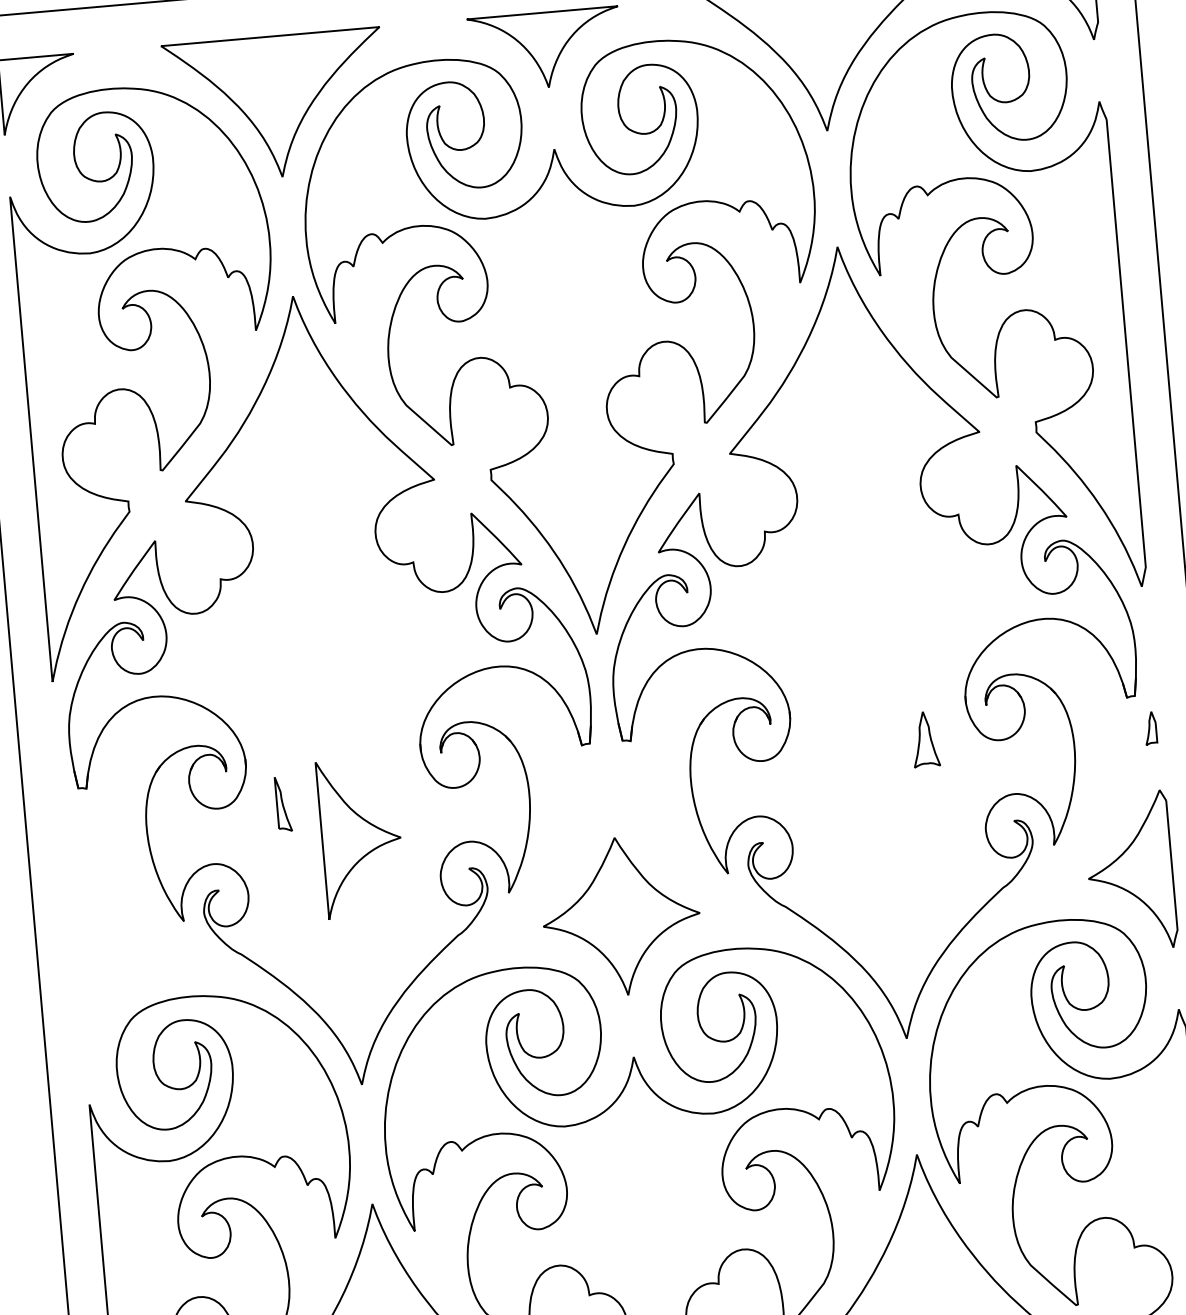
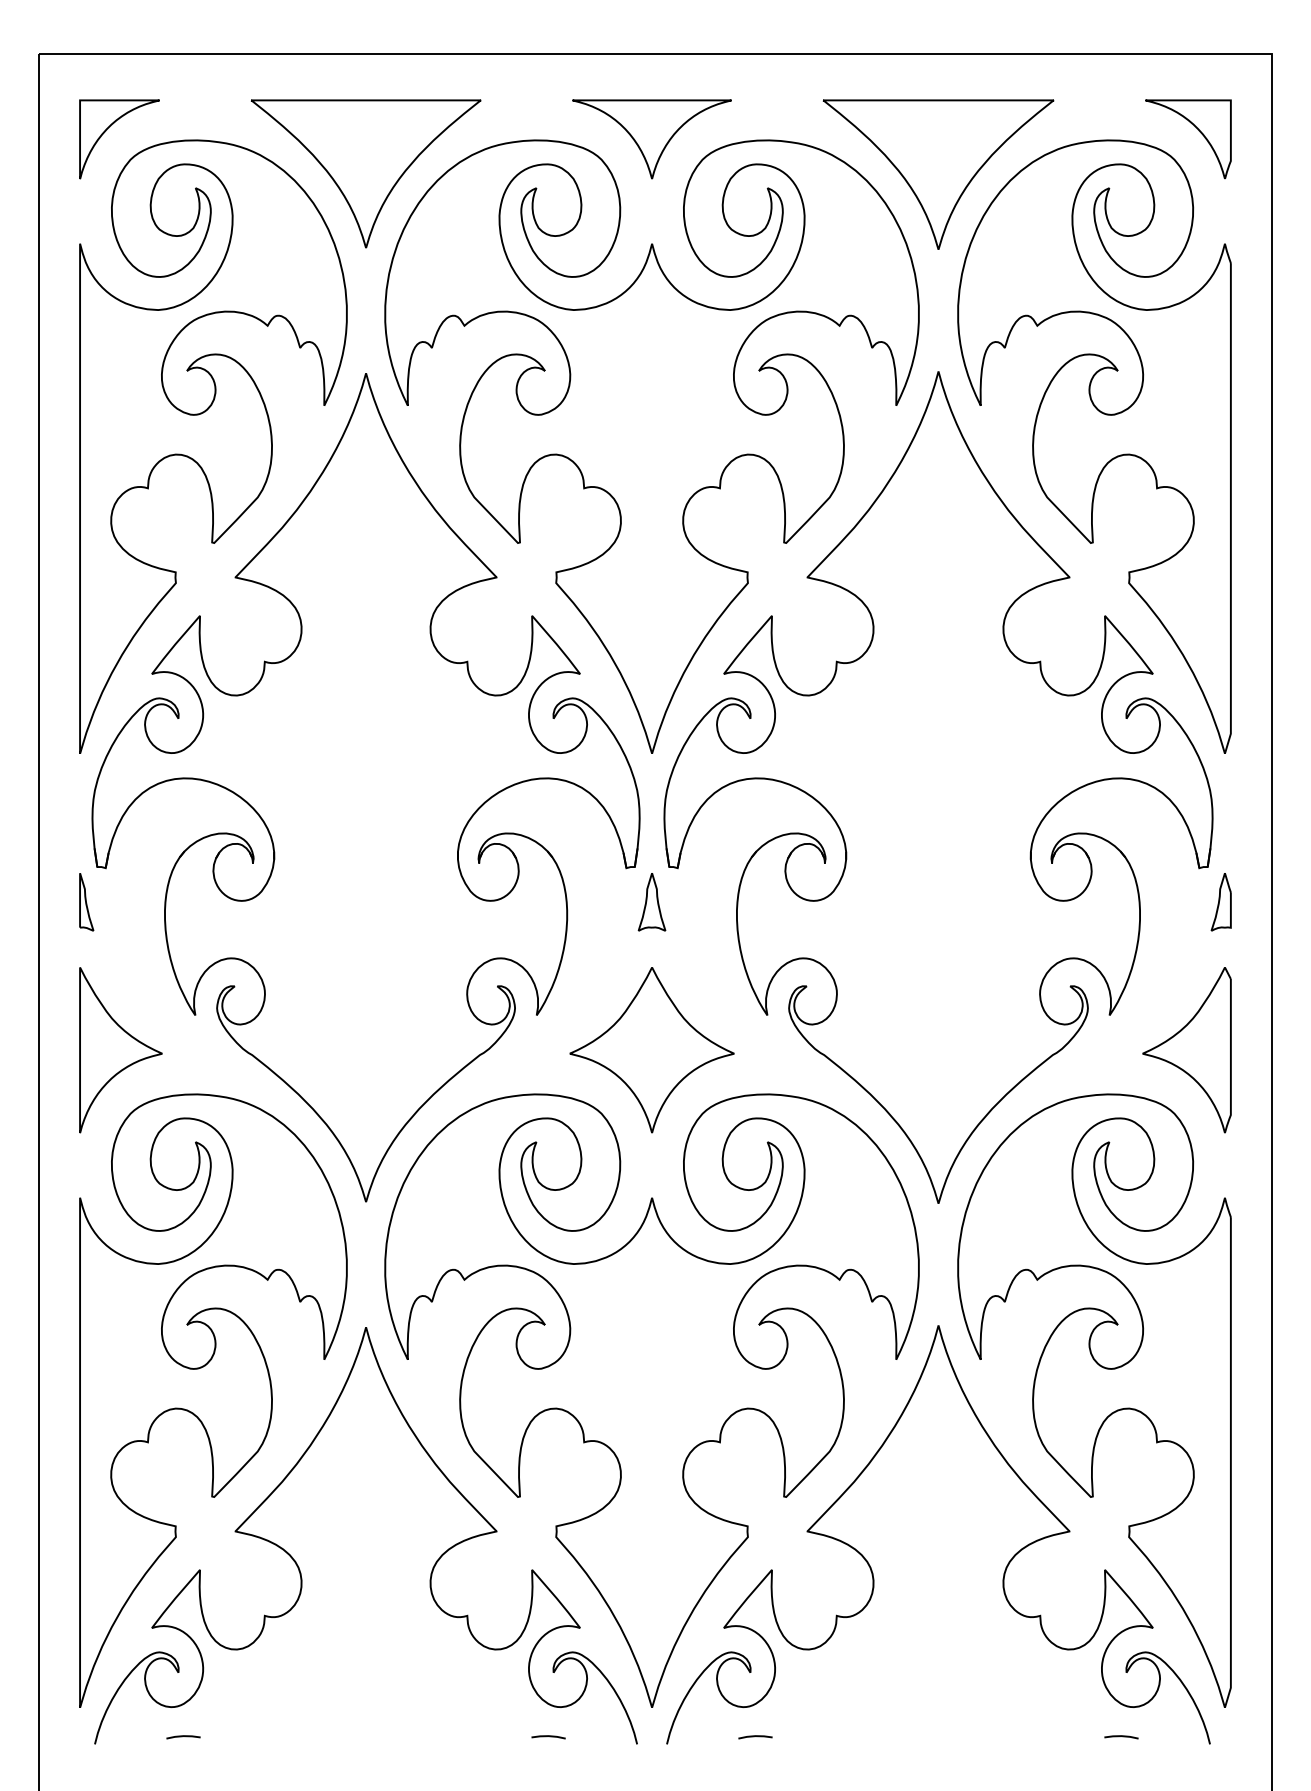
part: (1149, 728) -> (1220, 902), size x1.67
part: (924, 739) -> (651, 902), moved
part: (283, 804) -> (86, 902), moved
part: (360, 837) -> (120, 1050), moved

